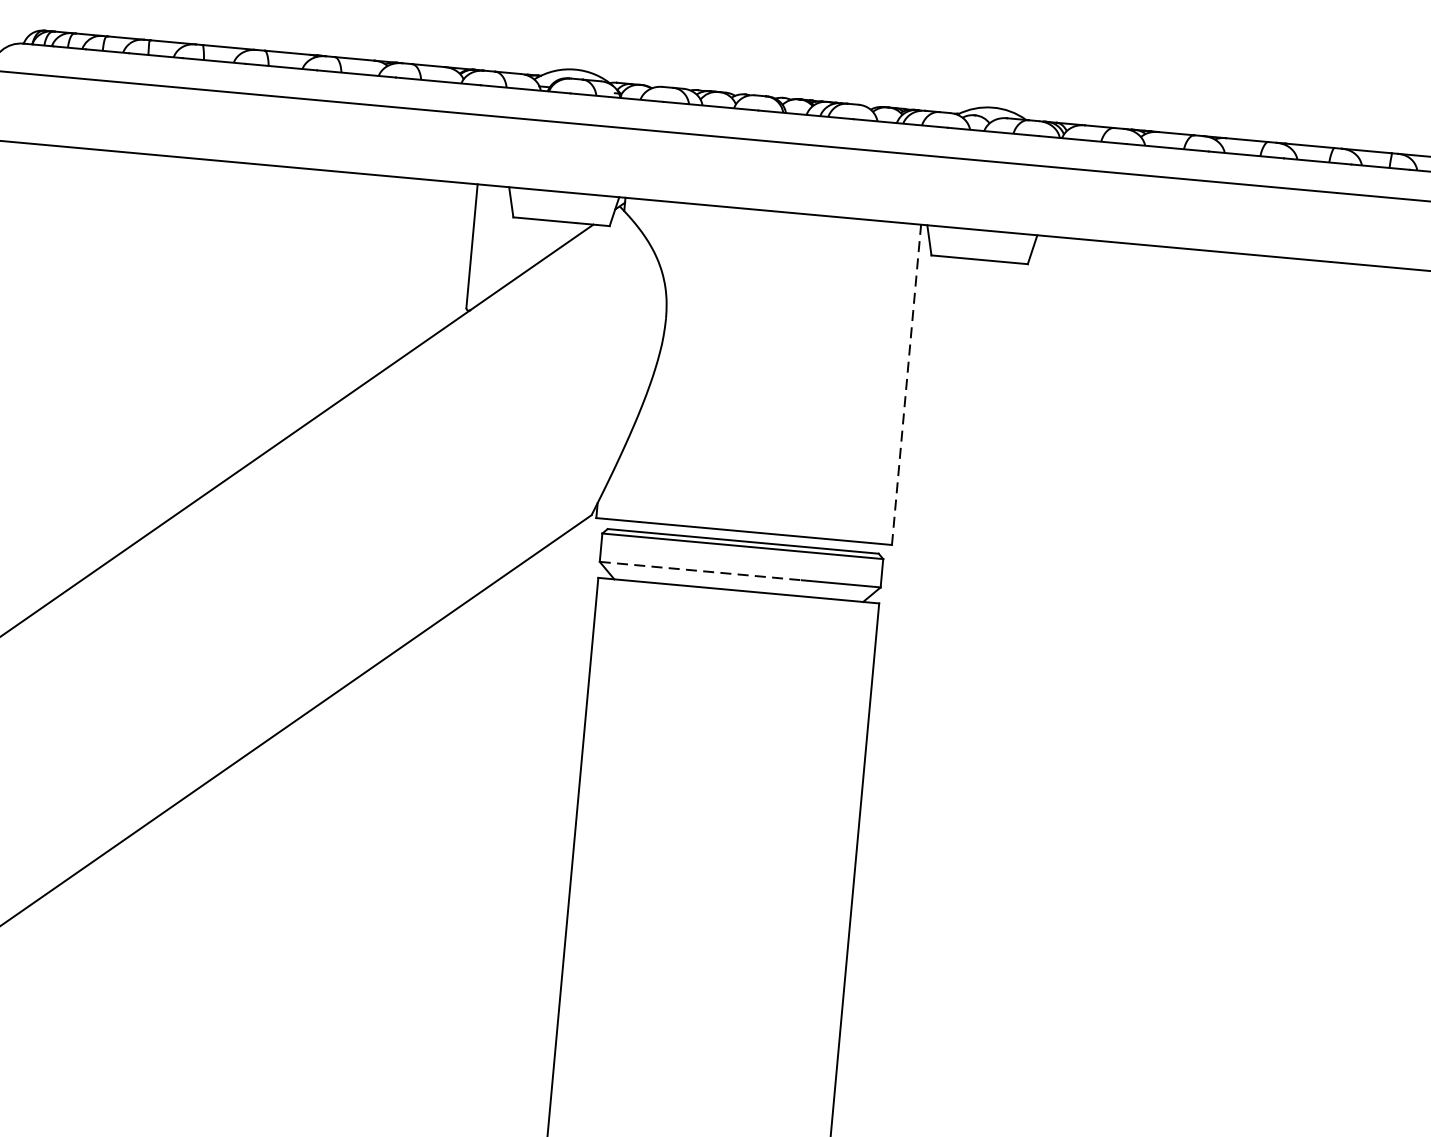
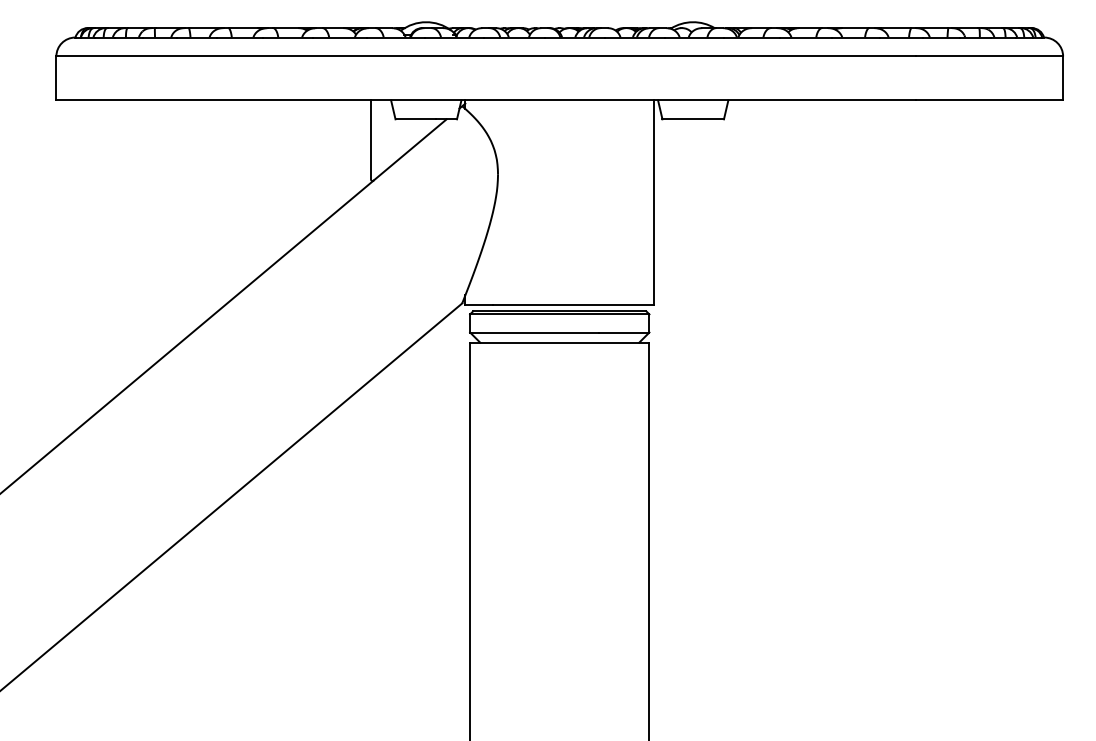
line: (907, 384) -> (654, 202), dashed -> solid
line: (700, 571) -> (534, 332), dashed -> solid

